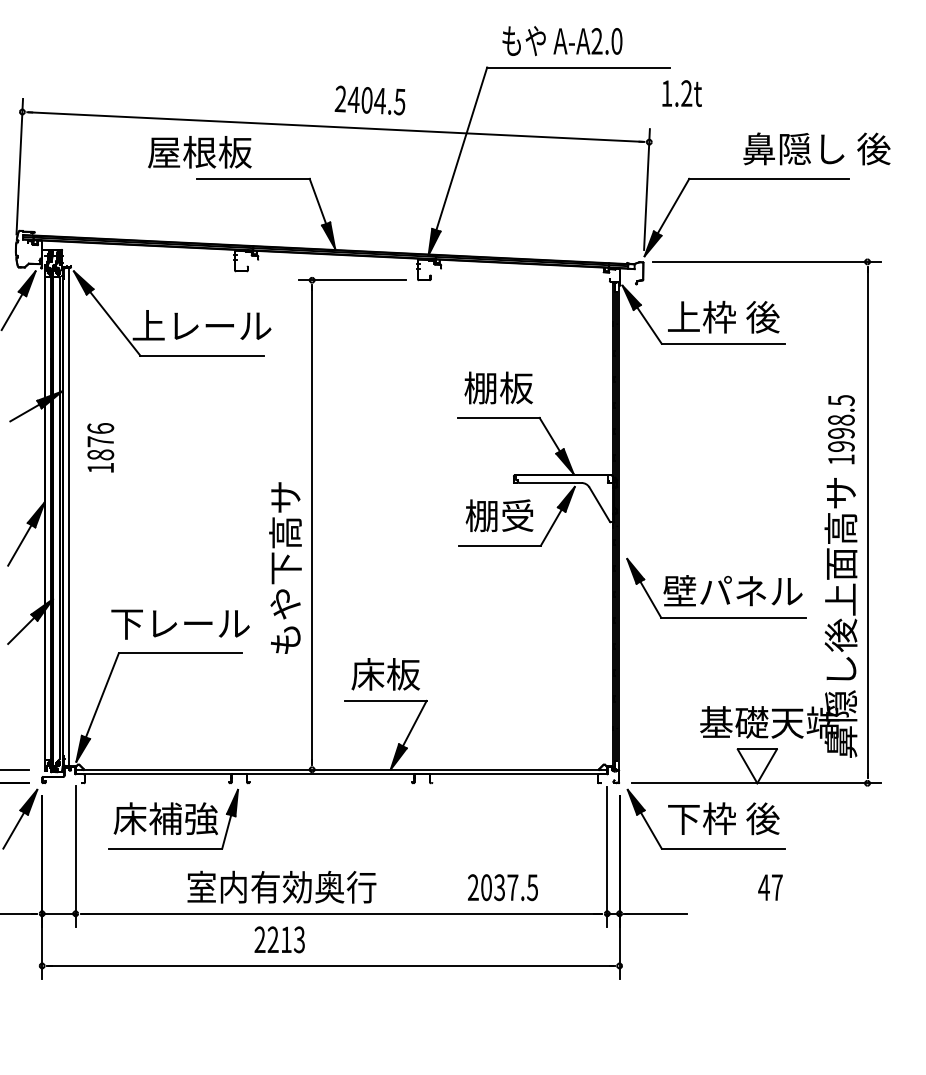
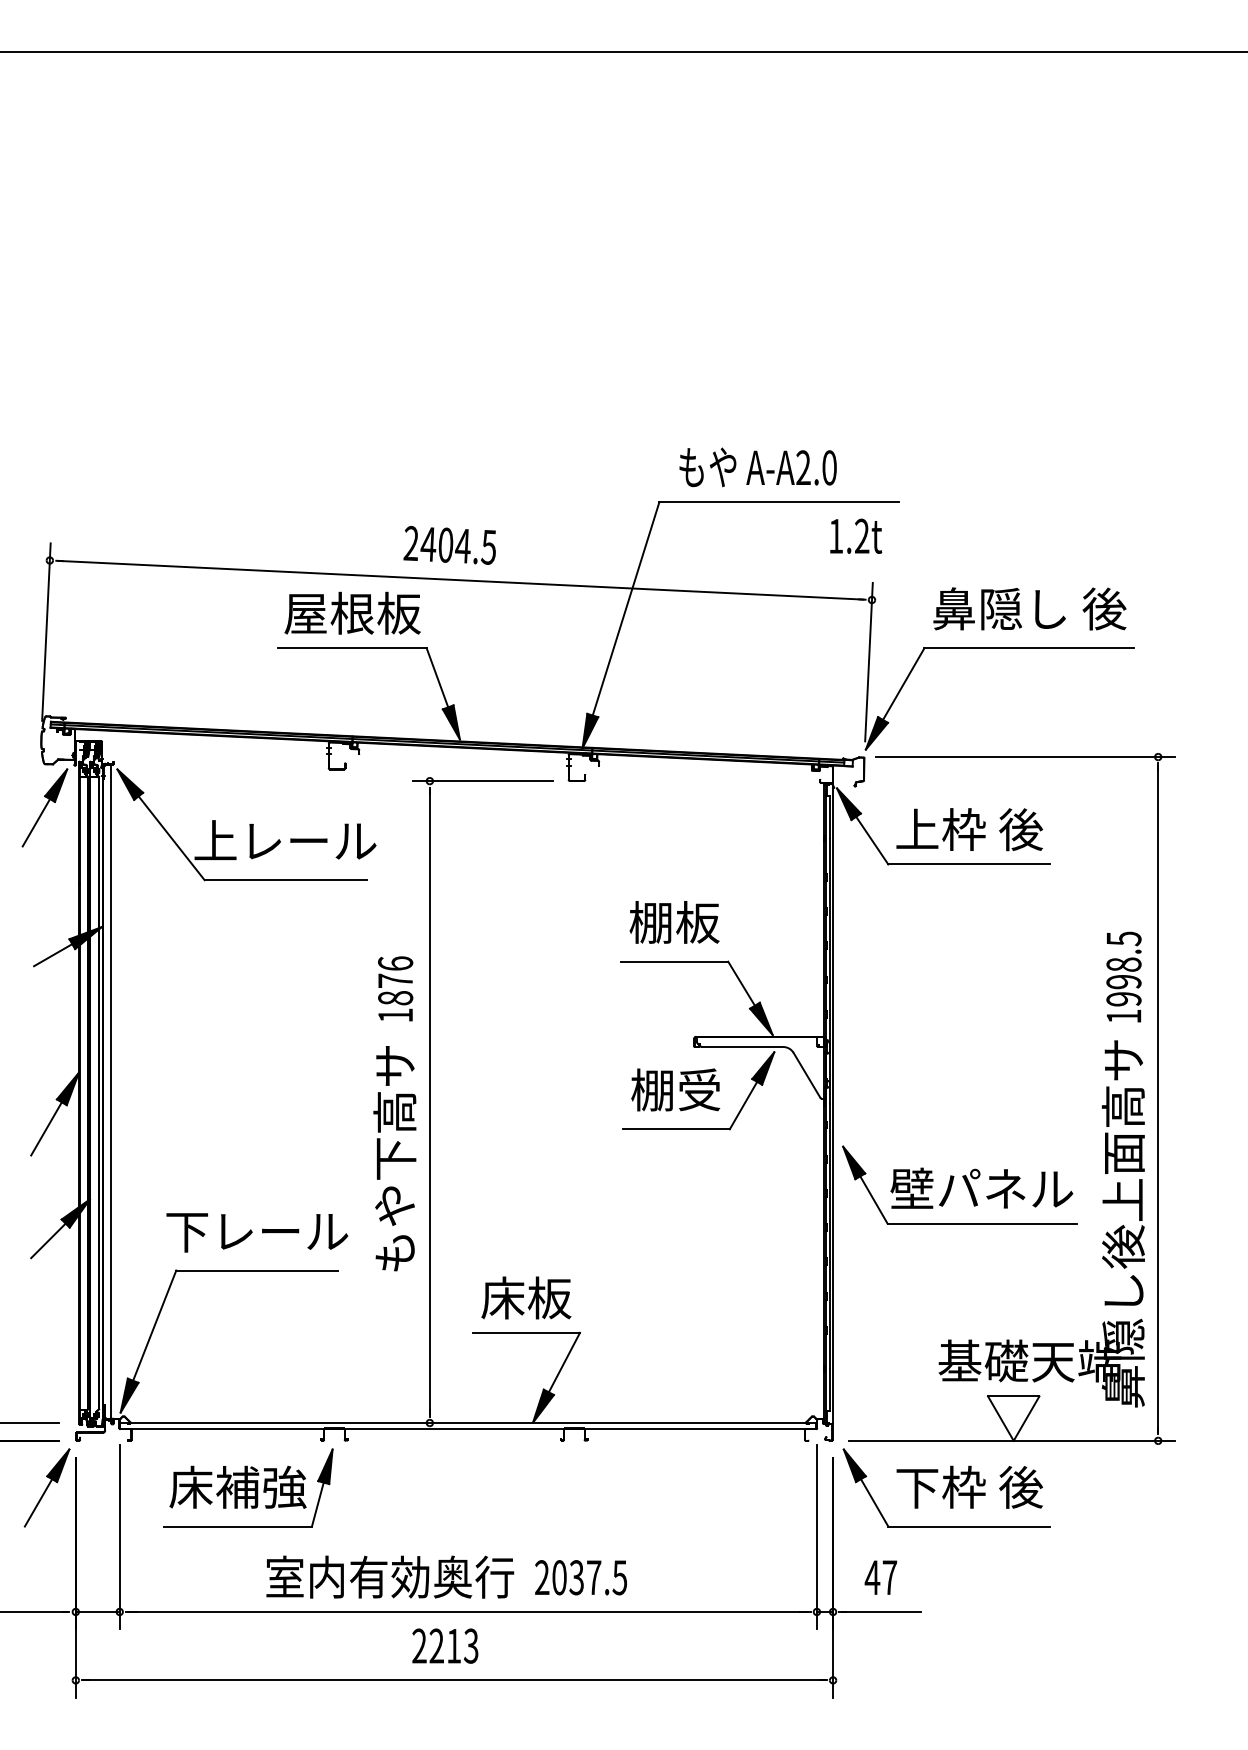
text: (682, 92) -> (856, 535), moved
text: (369, 100) -> (449, 545), moved
text: (816, 148) -> (1029, 608), moved
text: (199, 151) -> (352, 612), moved
text: (100, 447) -> (395, 988), moved
text: (502, 887) -> (580, 1577), moved
text: (770, 887) -> (880, 1577), moved
text: (279, 939) -> (445, 1645), moved

